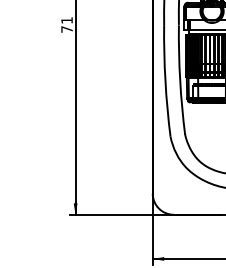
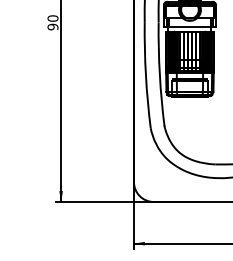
text: (66, 24) -> (52, 22), 71 -> 90

